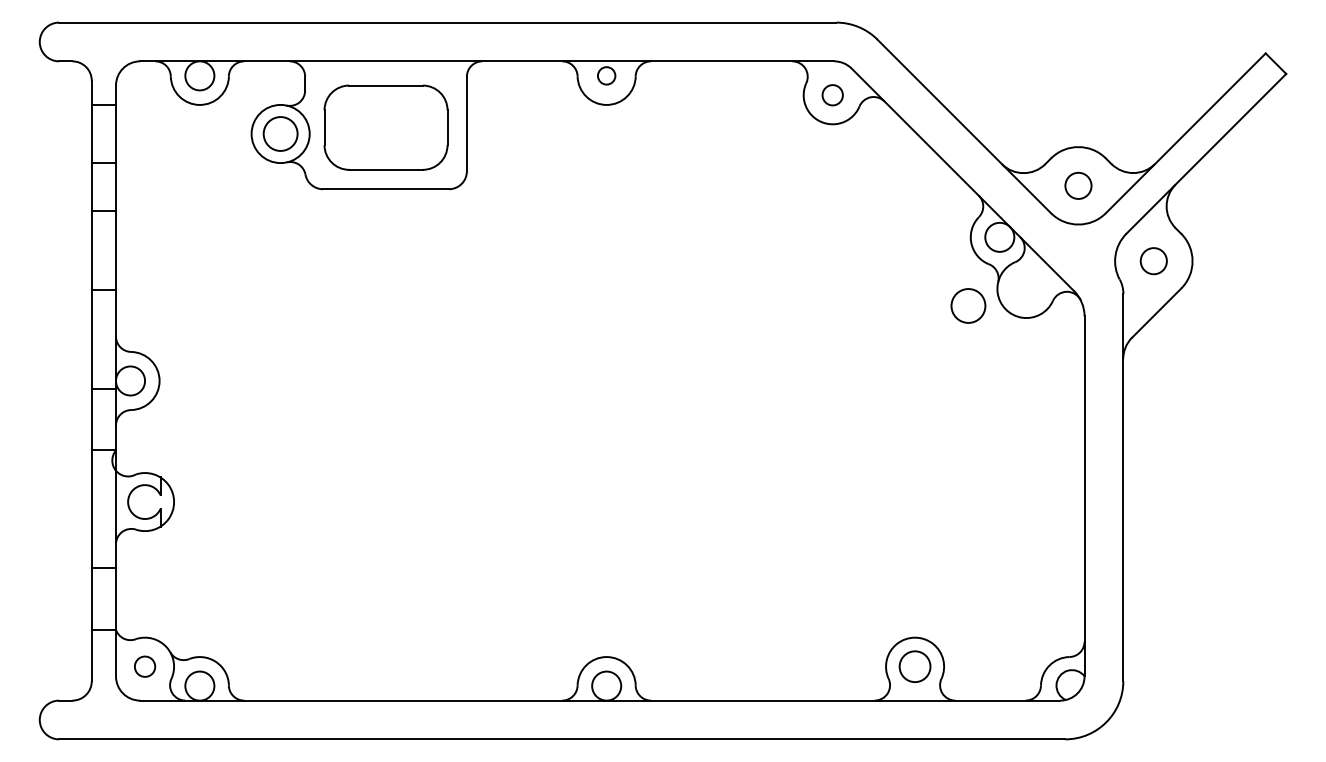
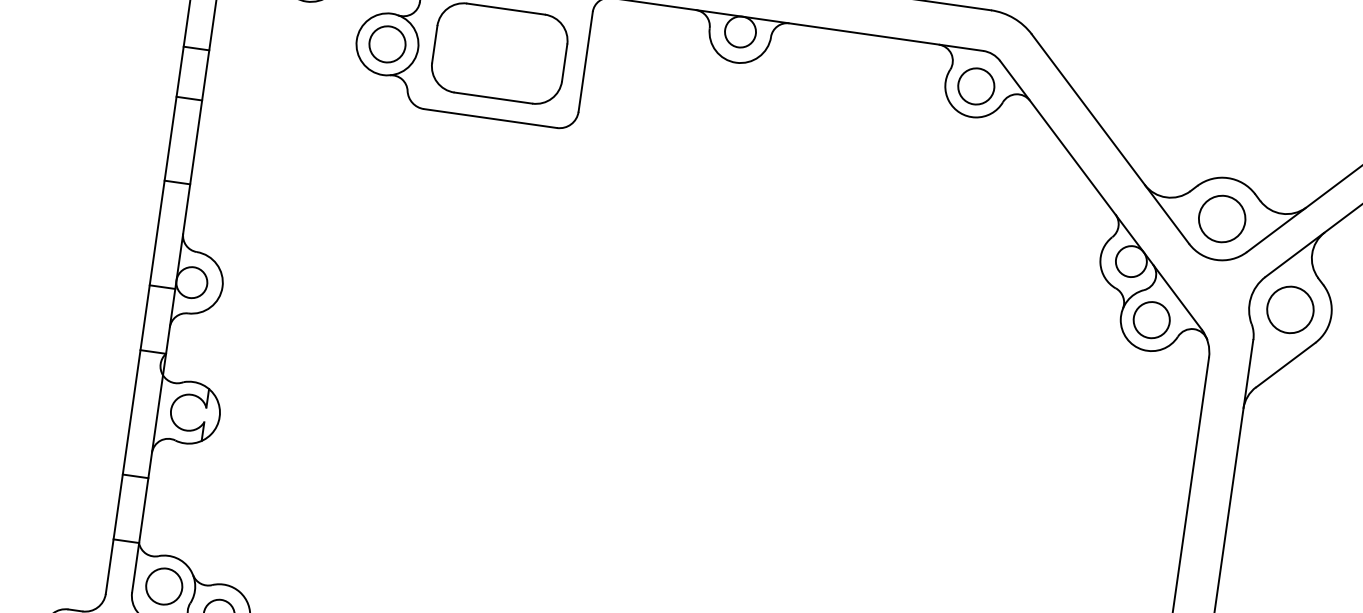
circle: (606, 75) -> (740, 31), size x1.67
circle: (832, 95) -> (976, 86), size x1.67
circle: (1078, 185) -> (1222, 218), size x1.67
circle: (1153, 260) -> (1290, 309), size x1.67
circle: (968, 305) -> (1151, 319), moved
circle: (145, 666) -> (164, 586), size x1.67

